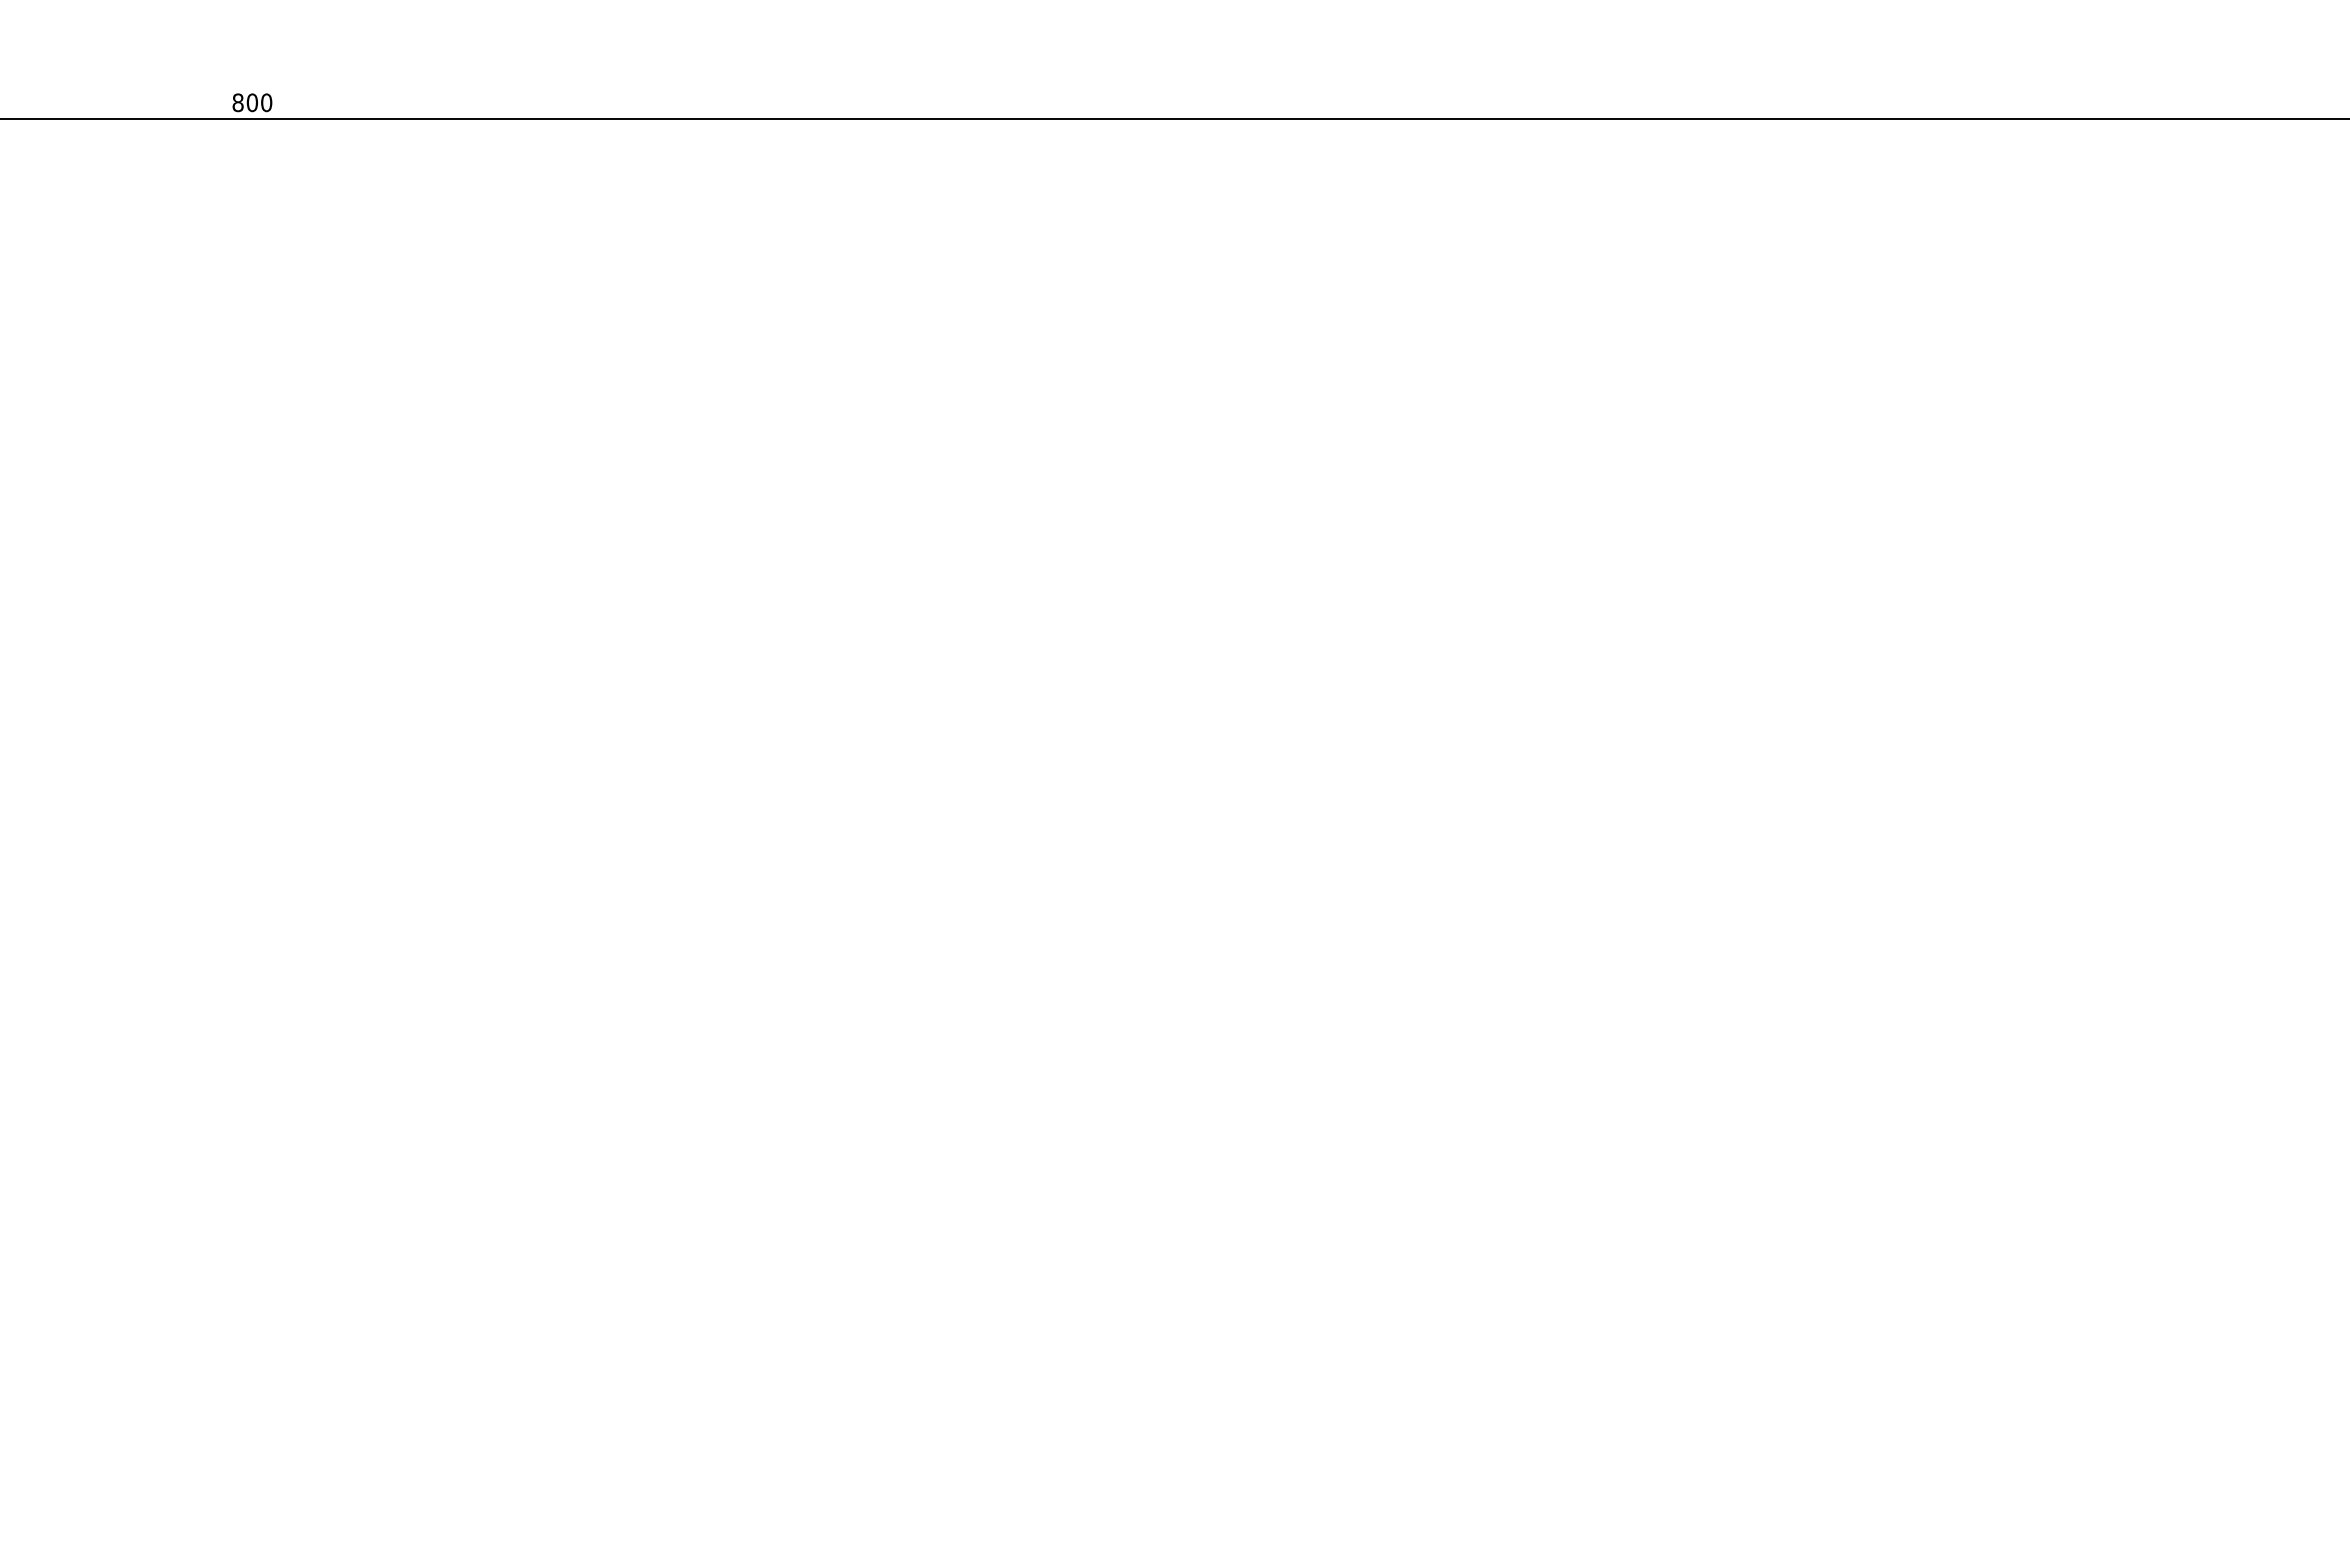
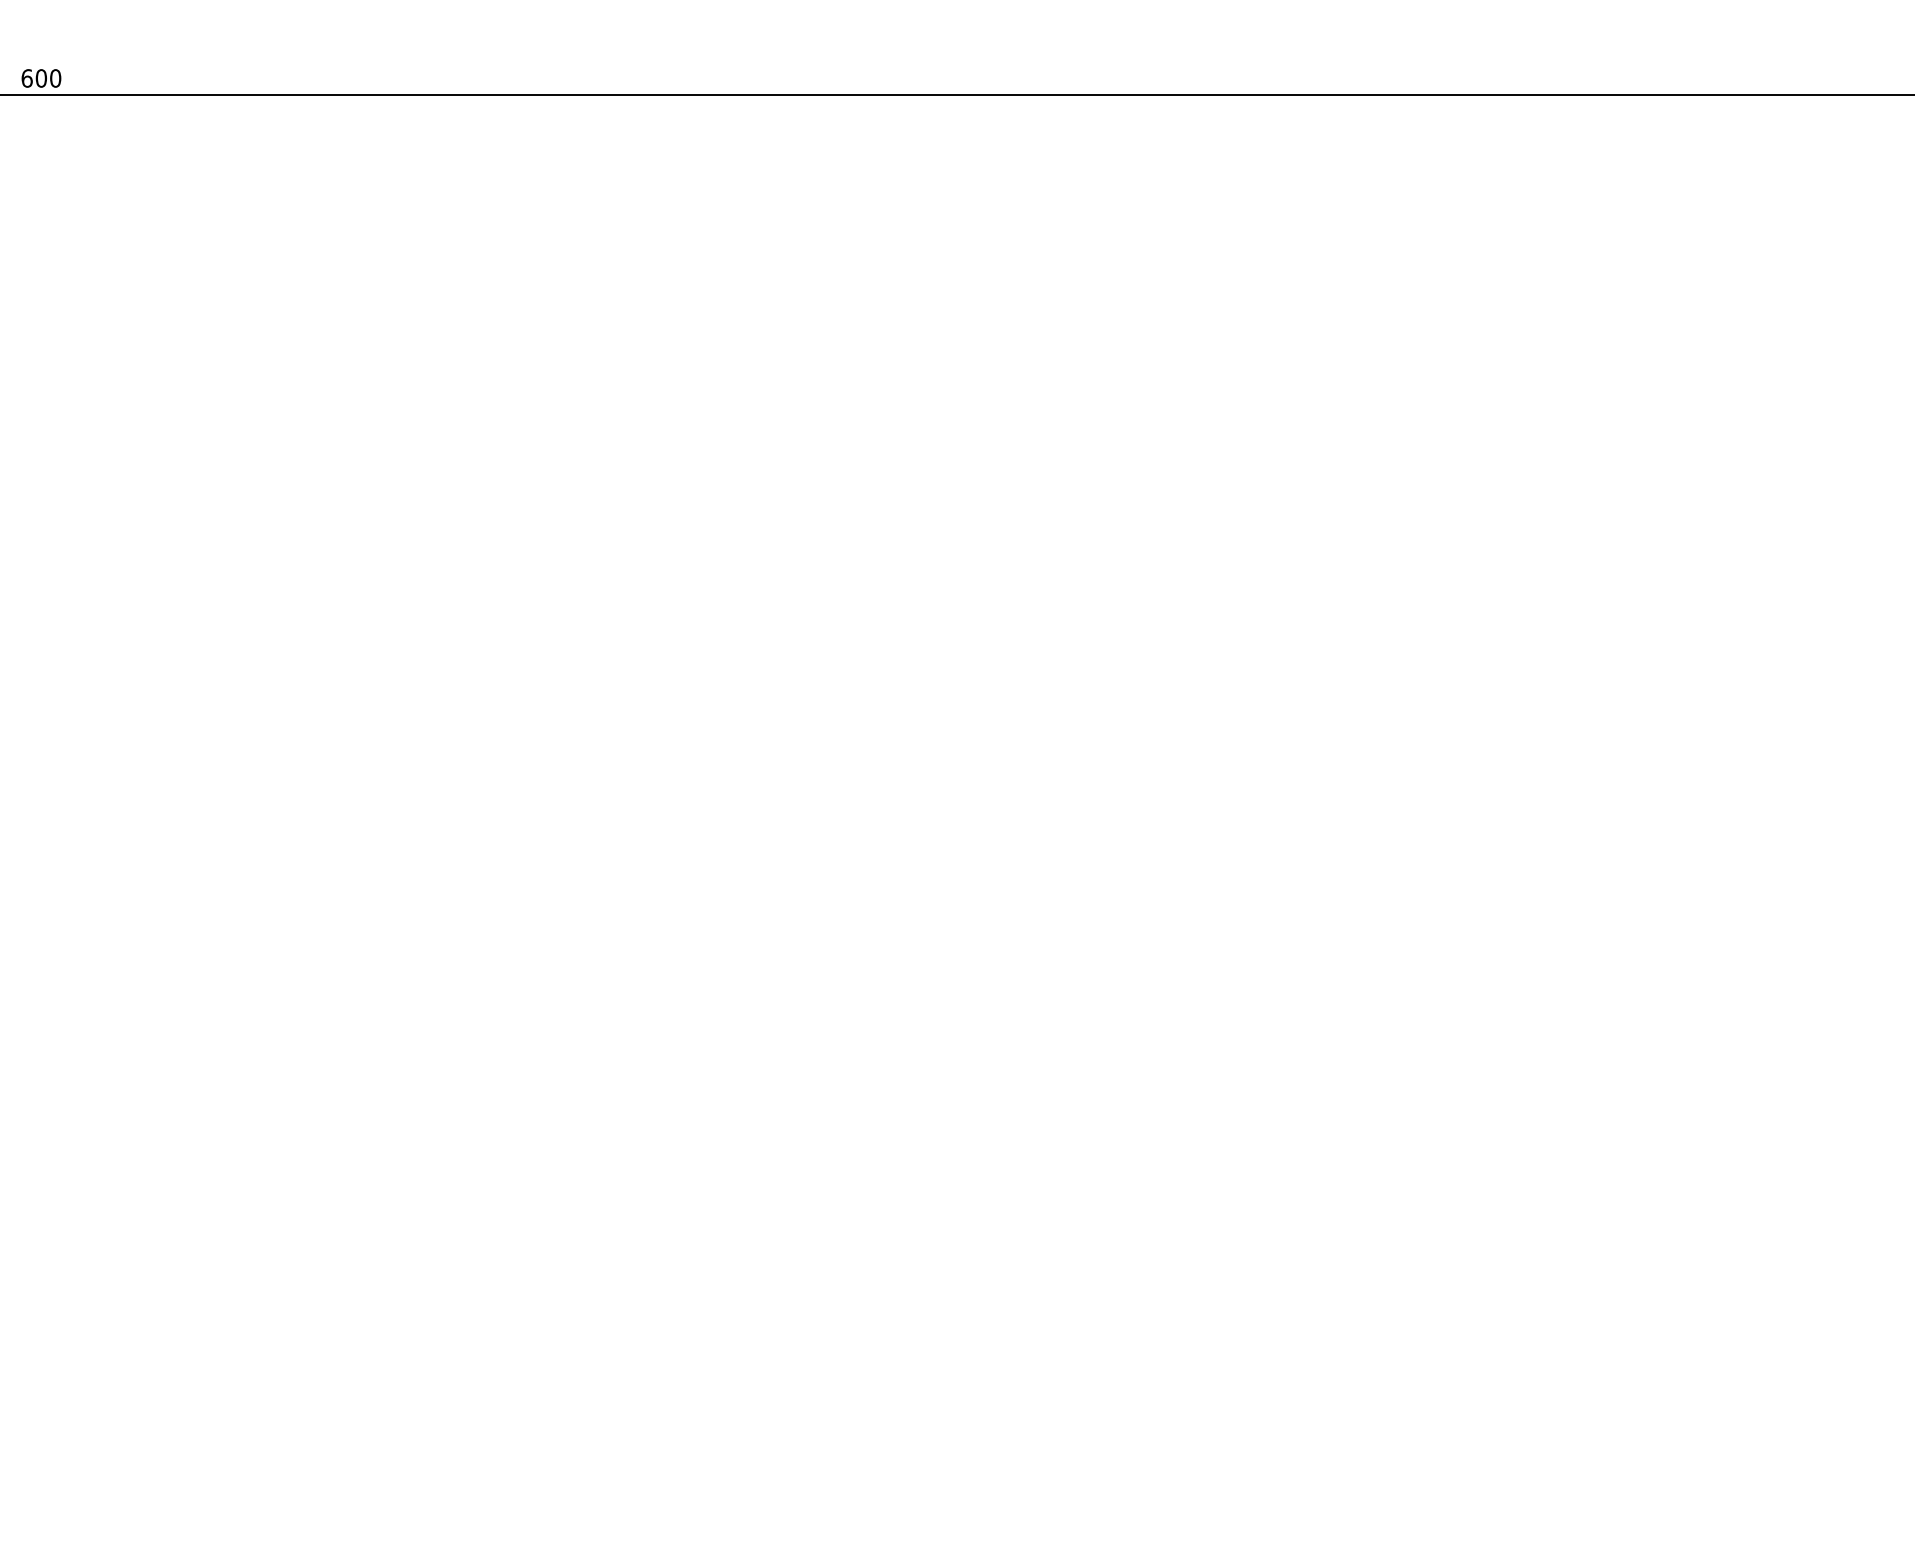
text: (237, 102) -> (26, 78), 800 -> 600

